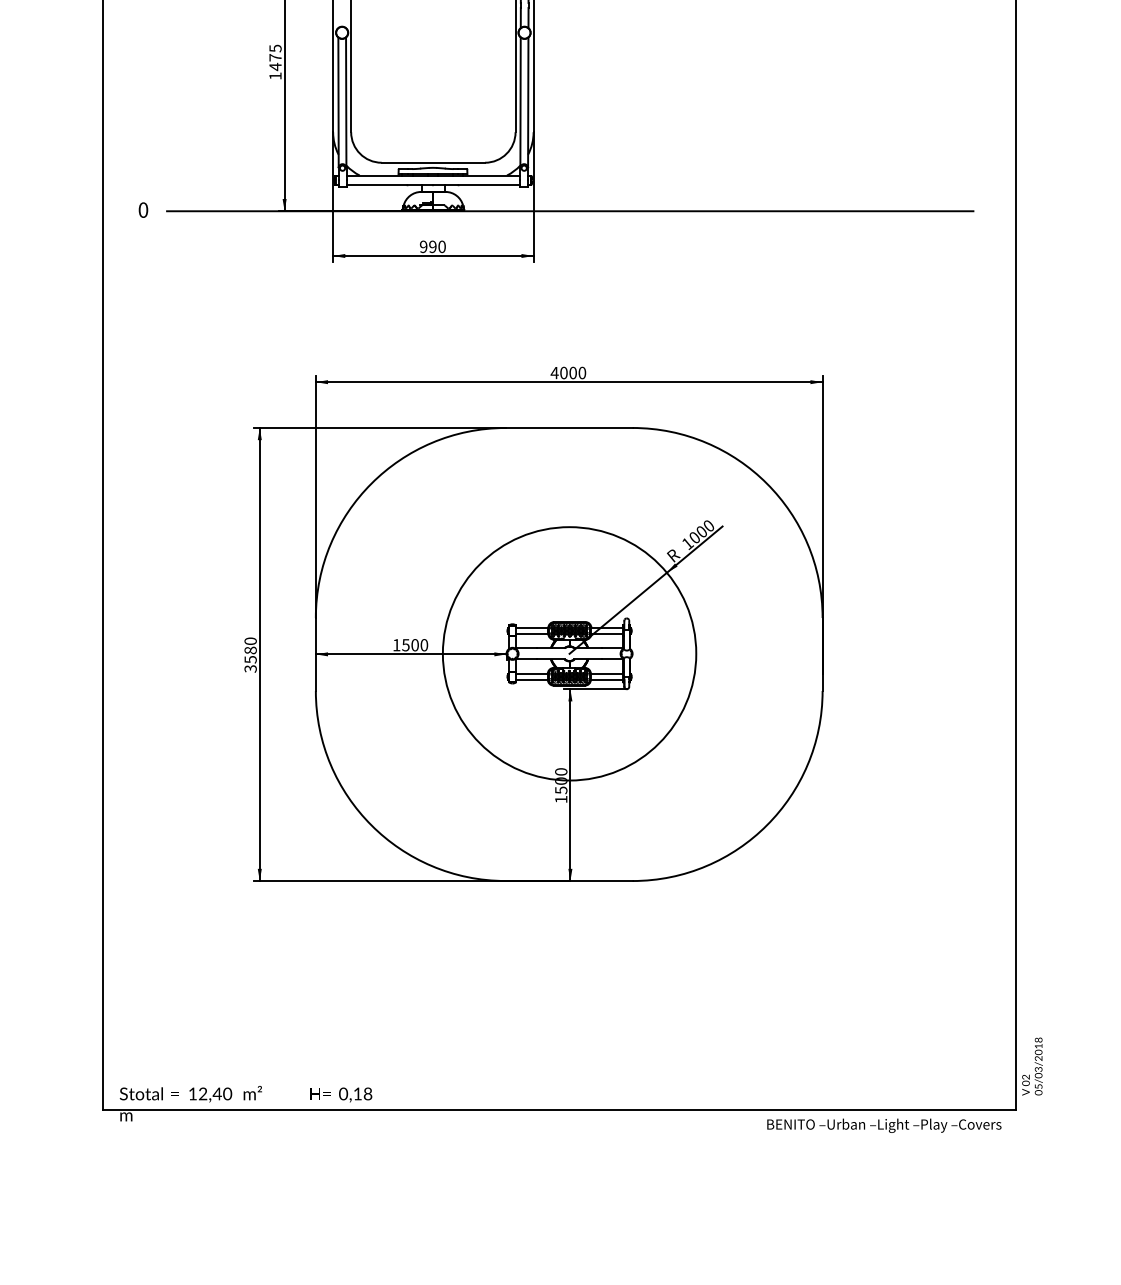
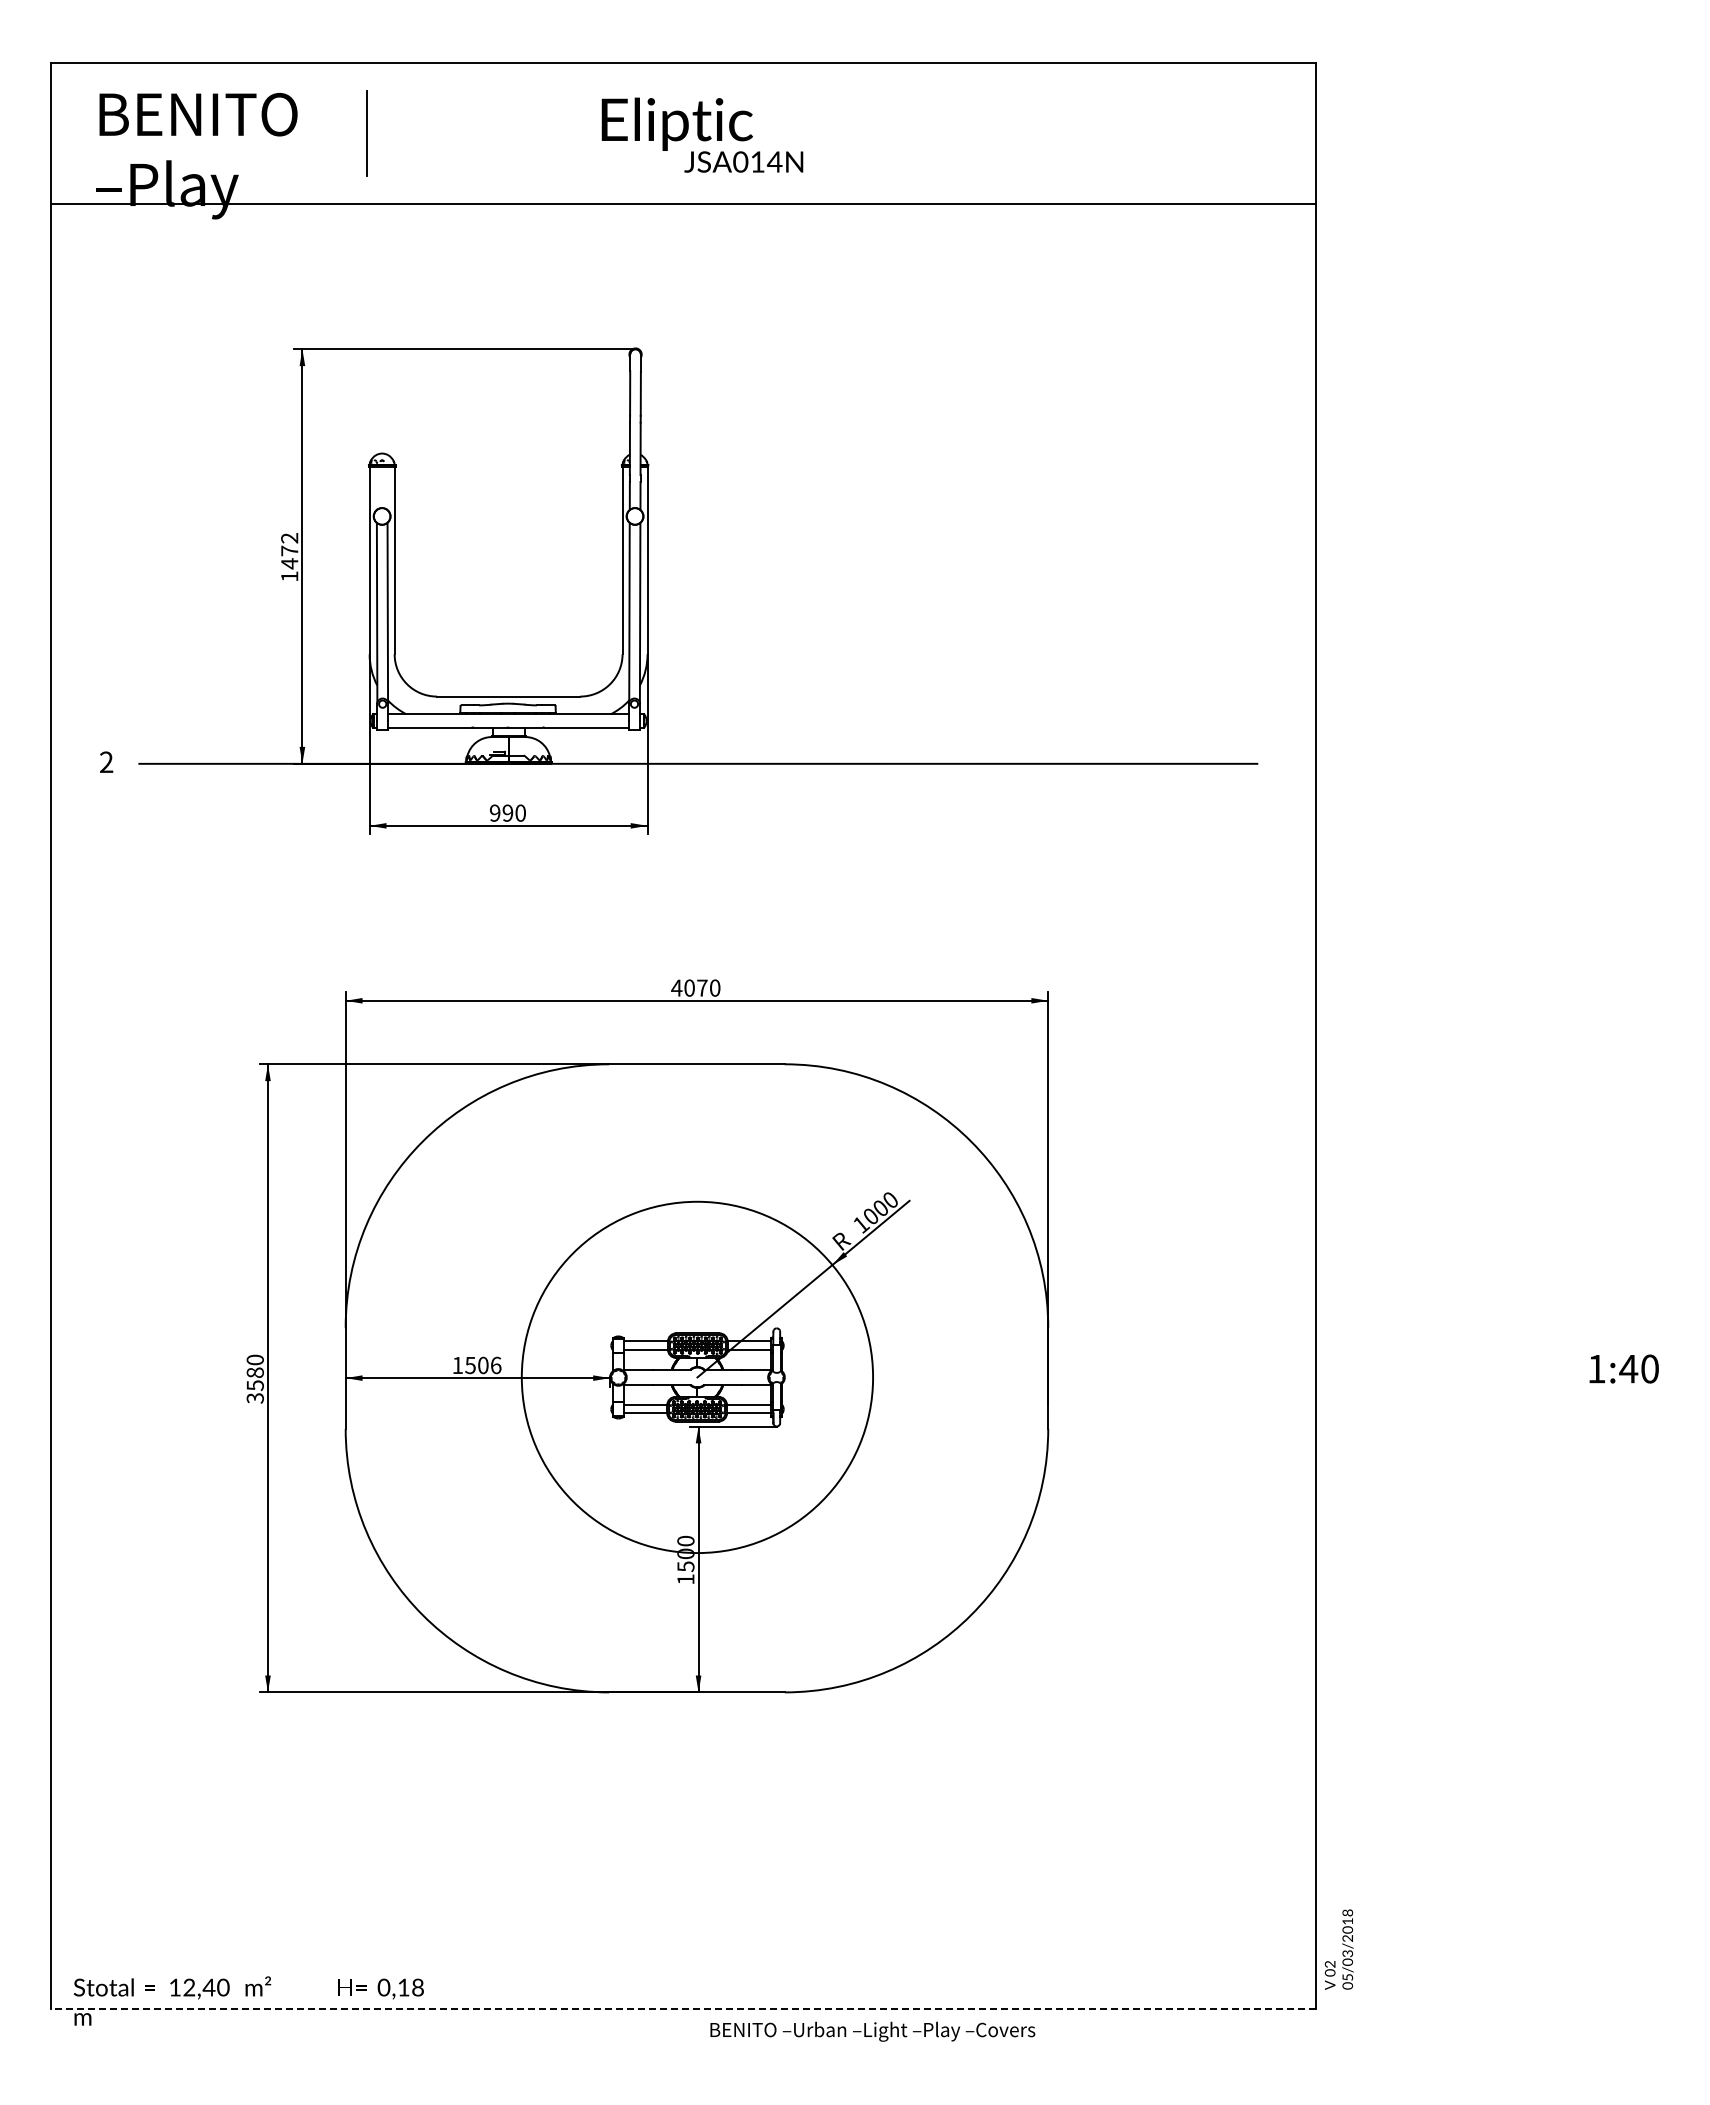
text: (275, 48) -> (289, 538), 1475 -> 1472
text: (143, 210) -> (106, 762), 0 -> 2
text: (573, 372) -> (702, 987), 4000 -> 4070
text: (424, 644) -> (496, 1364), 1500 -> 1506
line: (558, 1109) -> (682, 2009), solid -> dashed
text: (884, 1125) -> (872, 2031), moved

